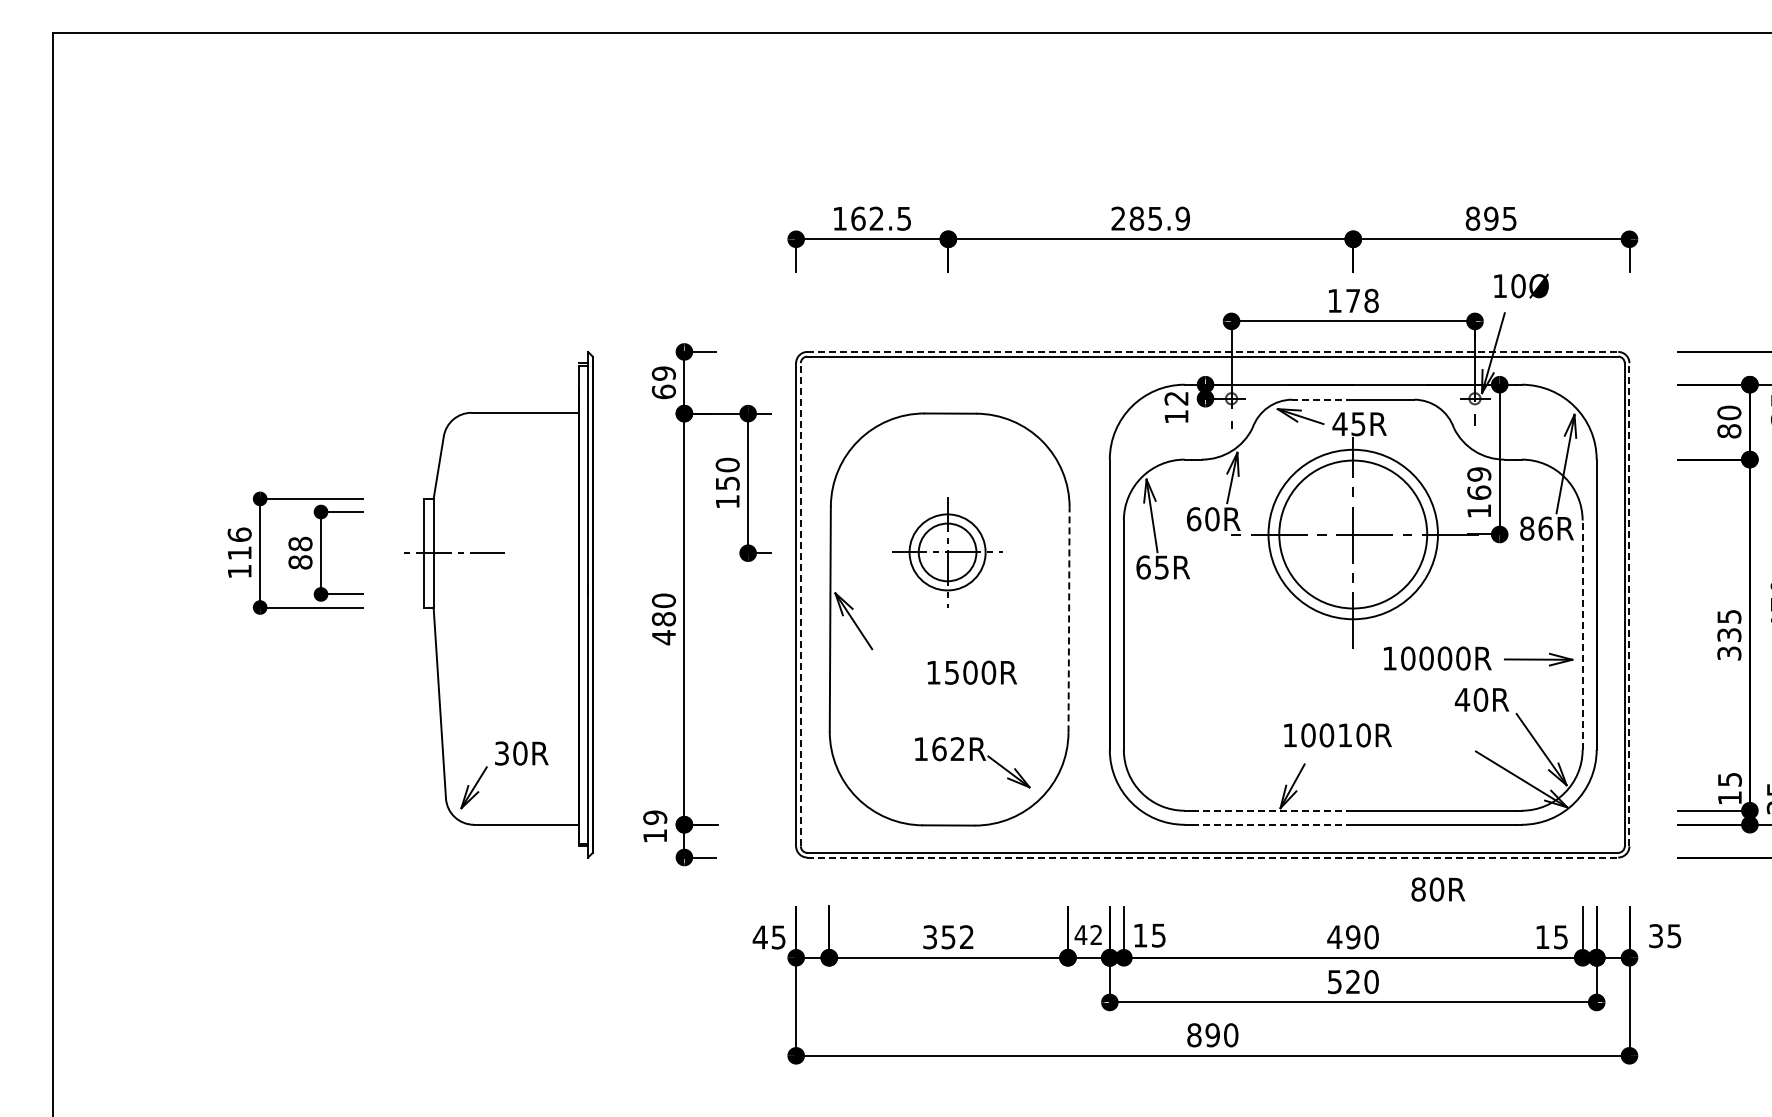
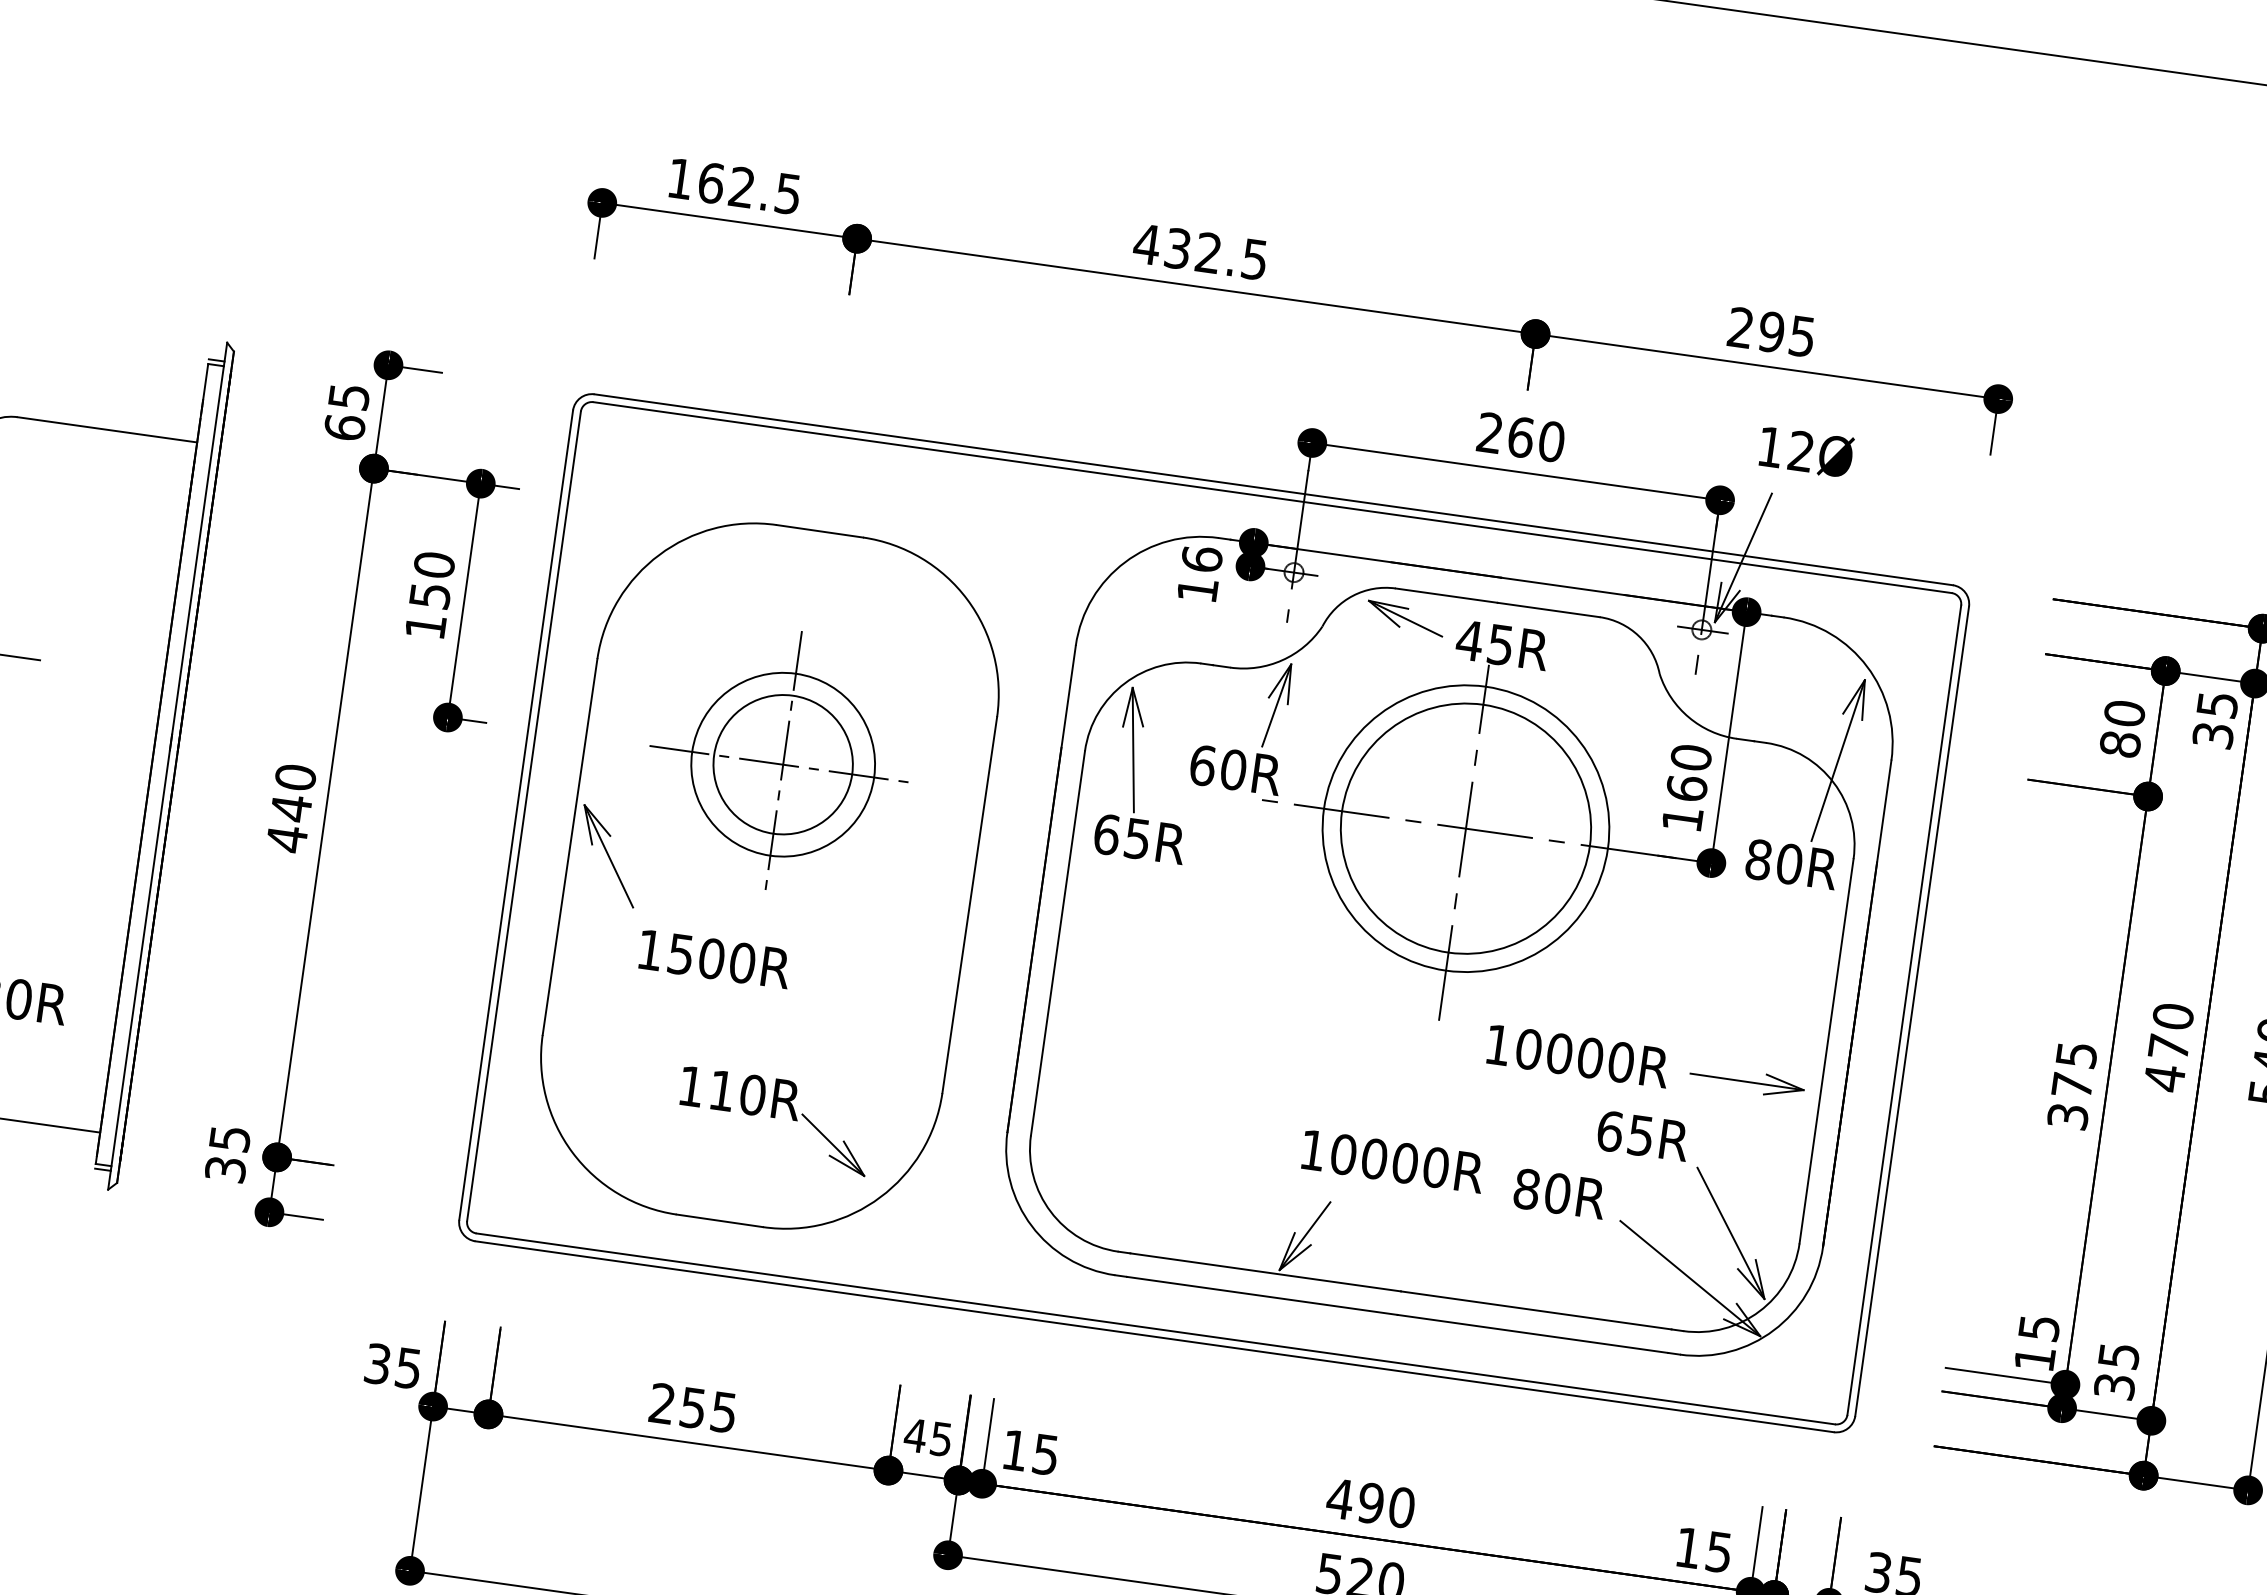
text: (1149, 218) -> (1199, 251), 285.9 -> 432.5
text: (1472, 218) -> (1740, 327), 895 -> 295
text: (1518, 286) -> (1801, 452), 10Ø -> 12Ø
text: (1352, 300) -> (1519, 436), 178 -> 260
line: (1213, 351) -> (1274, 489), dashed -> solid
text: (663, 373) -> (348, 396), 69 -> 65
text: (1176, 398) -> (1201, 559), 12 -> 16
line: (1322, 399) -> (1446, 595), dashed -> solid
text: (1479, 474) -> (1691, 757), 169 -> 160
text: (1545, 528) -> (1789, 863), 86R -> 80R
part: (945, 550) -> (779, 759), size x1.43
line: (800, 604) -> (523, 815), dashed -> solid
line: (1629, 604) -> (1912, 1010), dashed -> solid
text: (663, 618) -> (290, 806), 480 -> 440
line: (1069, 619) -> (970, 904), dashed -> solid
line: (1582, 635) -> (1826, 1051), dashed -> solid
text: (1729, 635) -> (2072, 1086), 335 -> 375
text: (971, 672) -> (713, 958), moved
text: (1471, 699) -> (1625, 1132), 40R -> 65R
text: (1345, 735) -> (1405, 1163), 10010R -> 10000R
text: (948, 749) -> (737, 1093), 162R -> 110R
line: (1272, 810) -> (1265, 1271), dashed -> solid
line: (1272, 824) -> (1262, 1295), dashed -> solid
text: (655, 826) -> (228, 1153), 19 -> 35
line: (1213, 857) -> (1155, 1336), dashed -> solid
text: (1438, 889) -> (1560, 1193), moved
text: (1096, 935) -> (941, 1439), 42 -> 45
text: (759, 937) -> (376, 1363), 45 -> 35
text: (948, 937) -> (693, 1408), 352 -> 255

